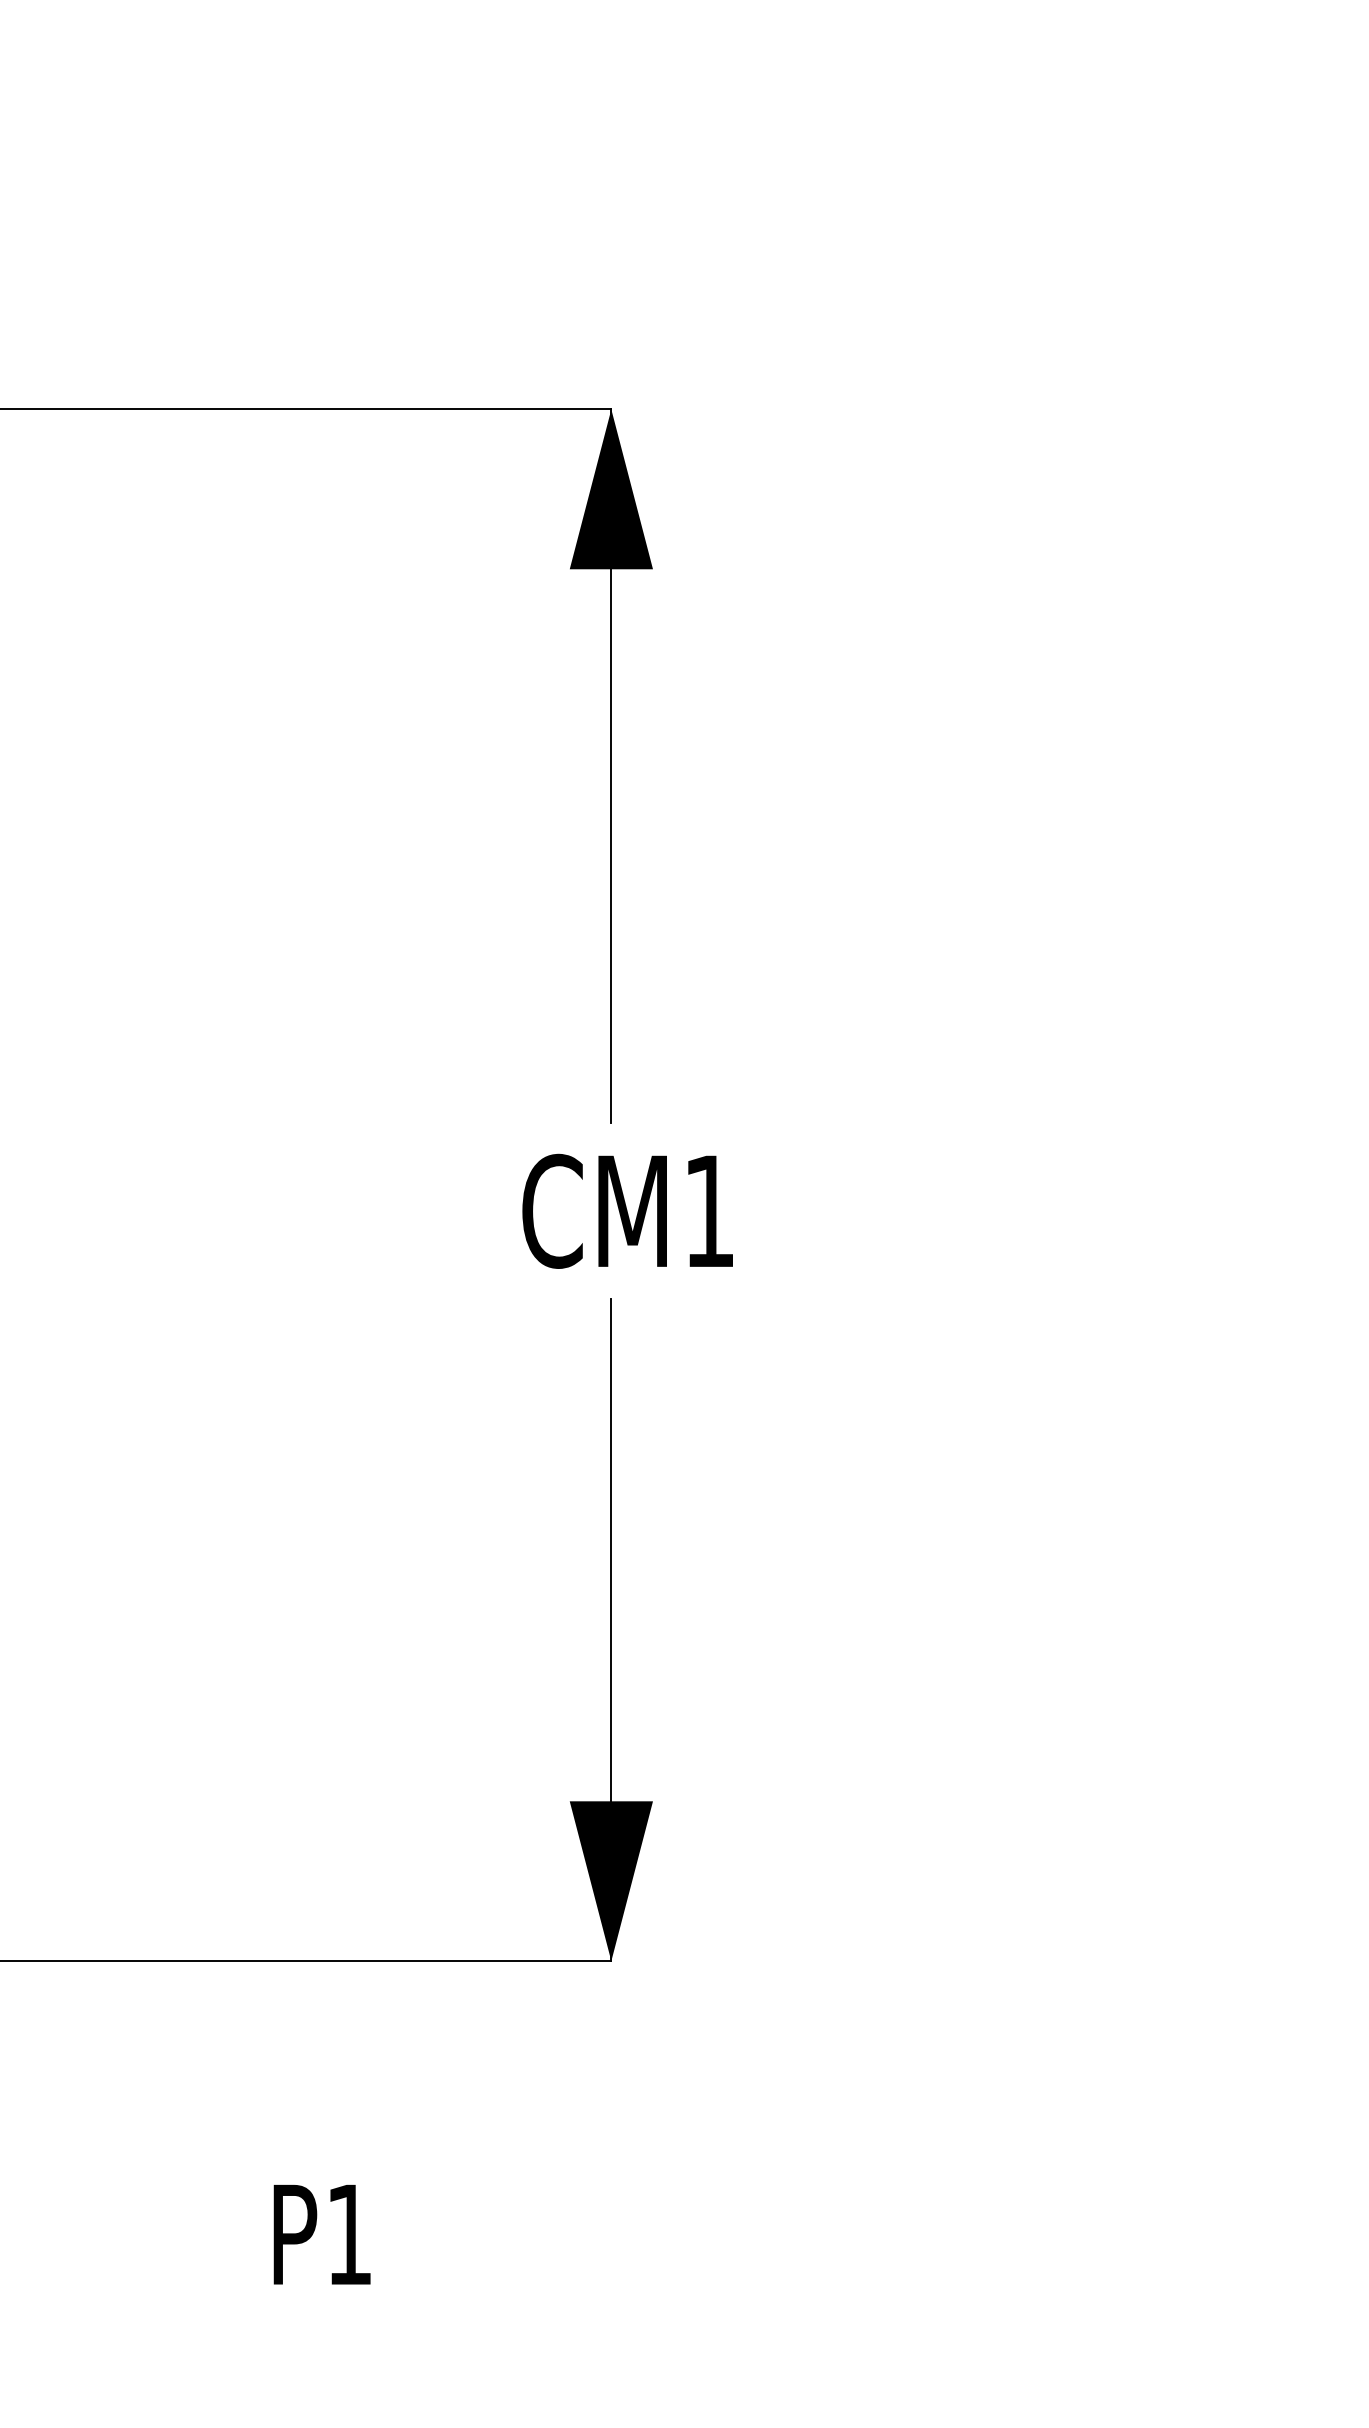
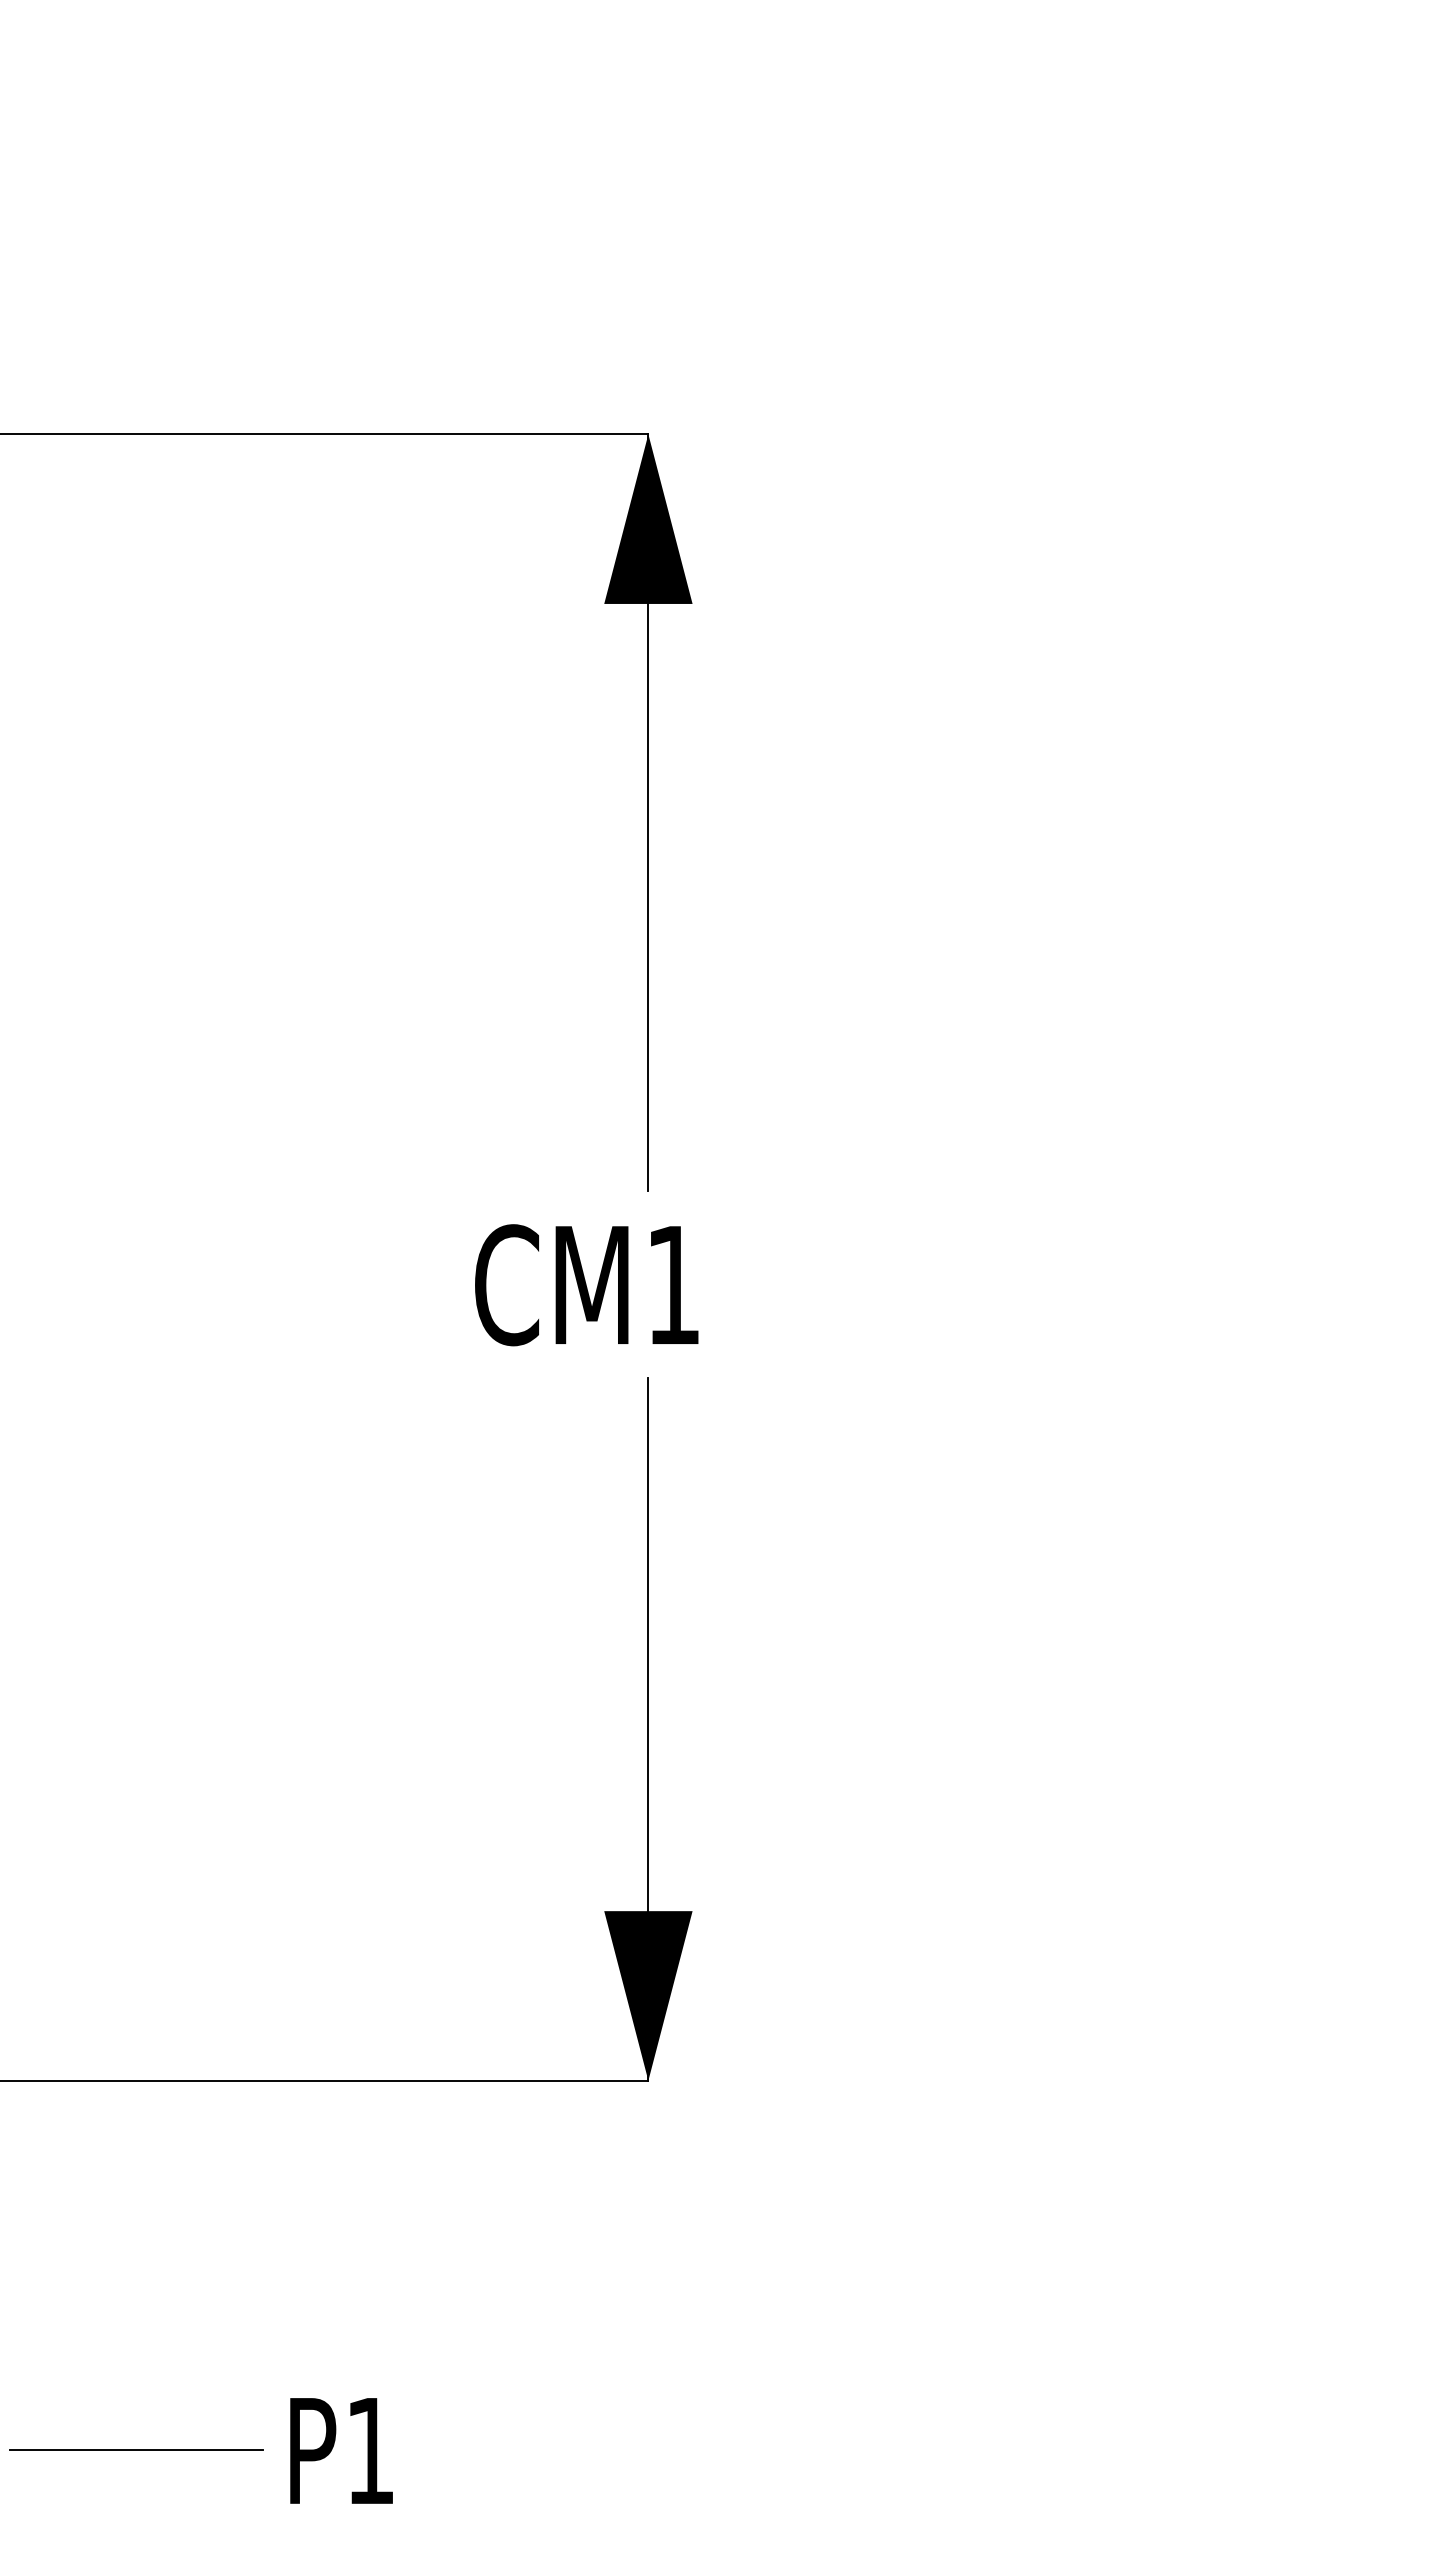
text: (627, 1211) -> (586, 1285), moved
text: (322, 2234) -> (341, 2450), moved
line: (128, 2309) -> (136, 2450), added

